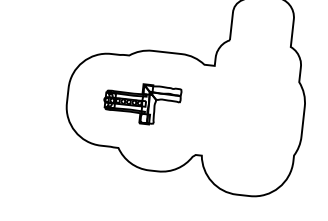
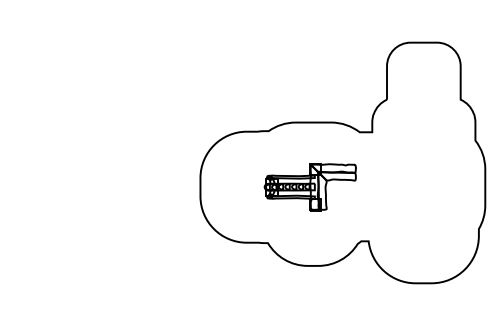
part: (141, 103) -> (309, 187), moved

